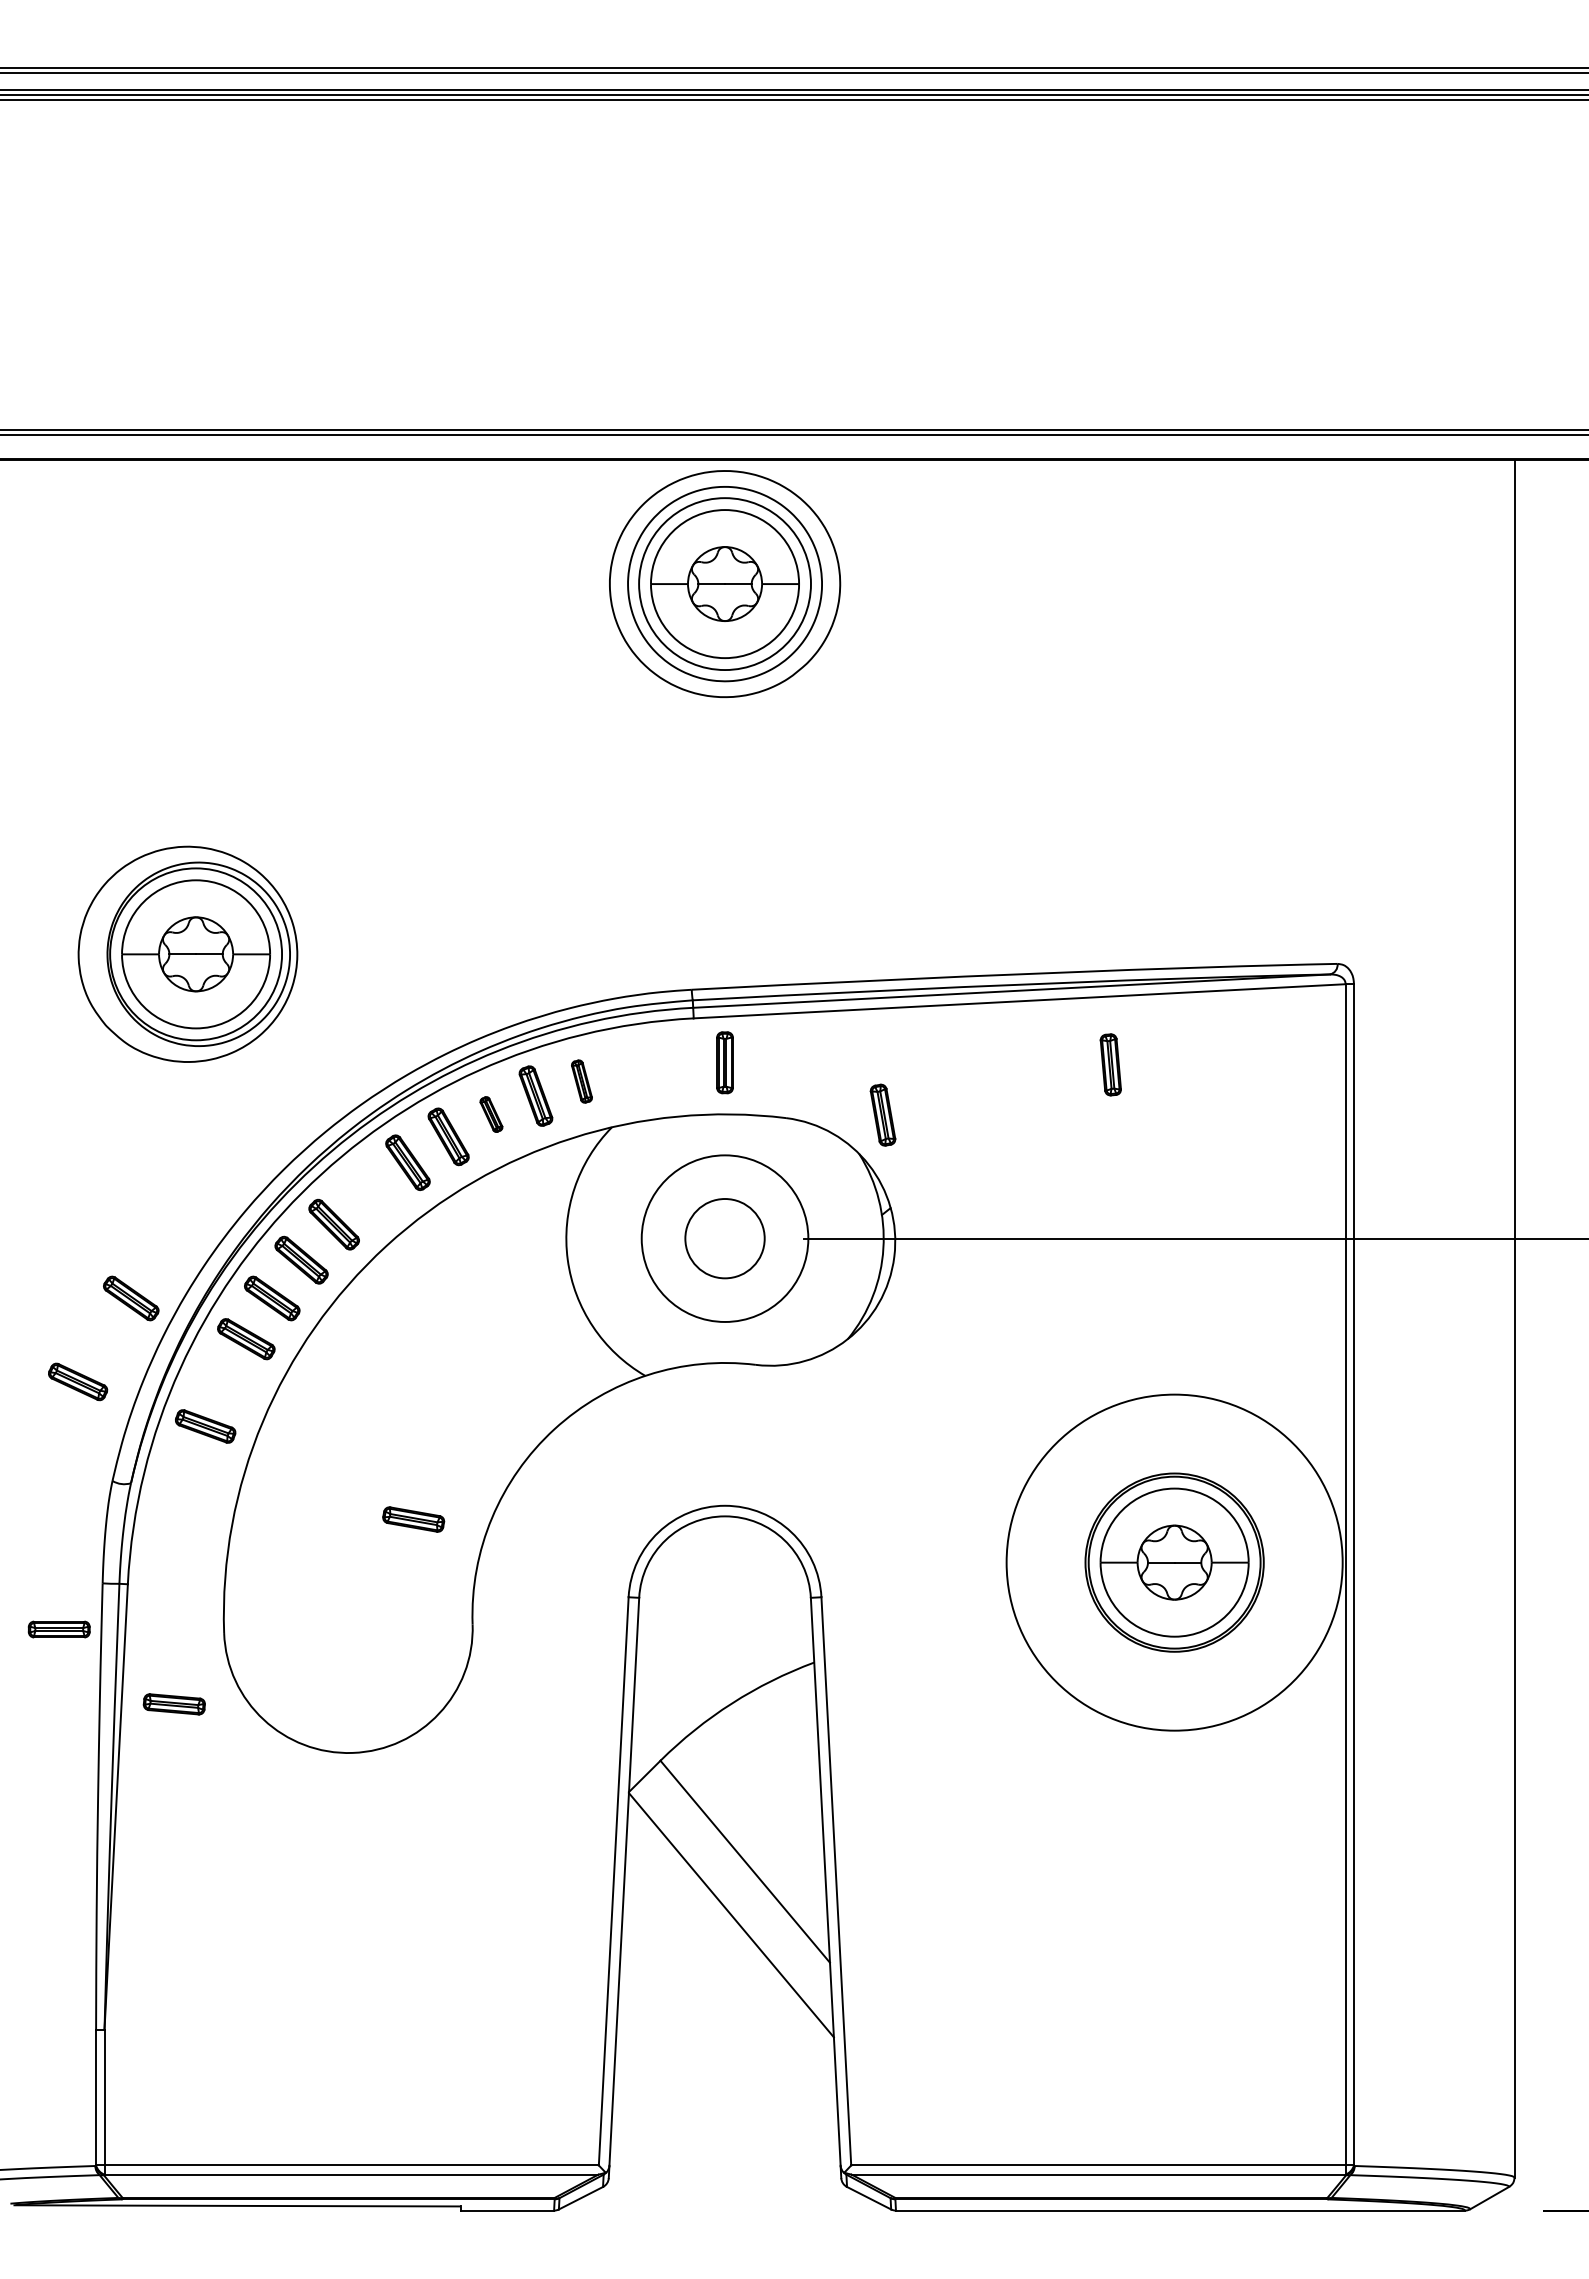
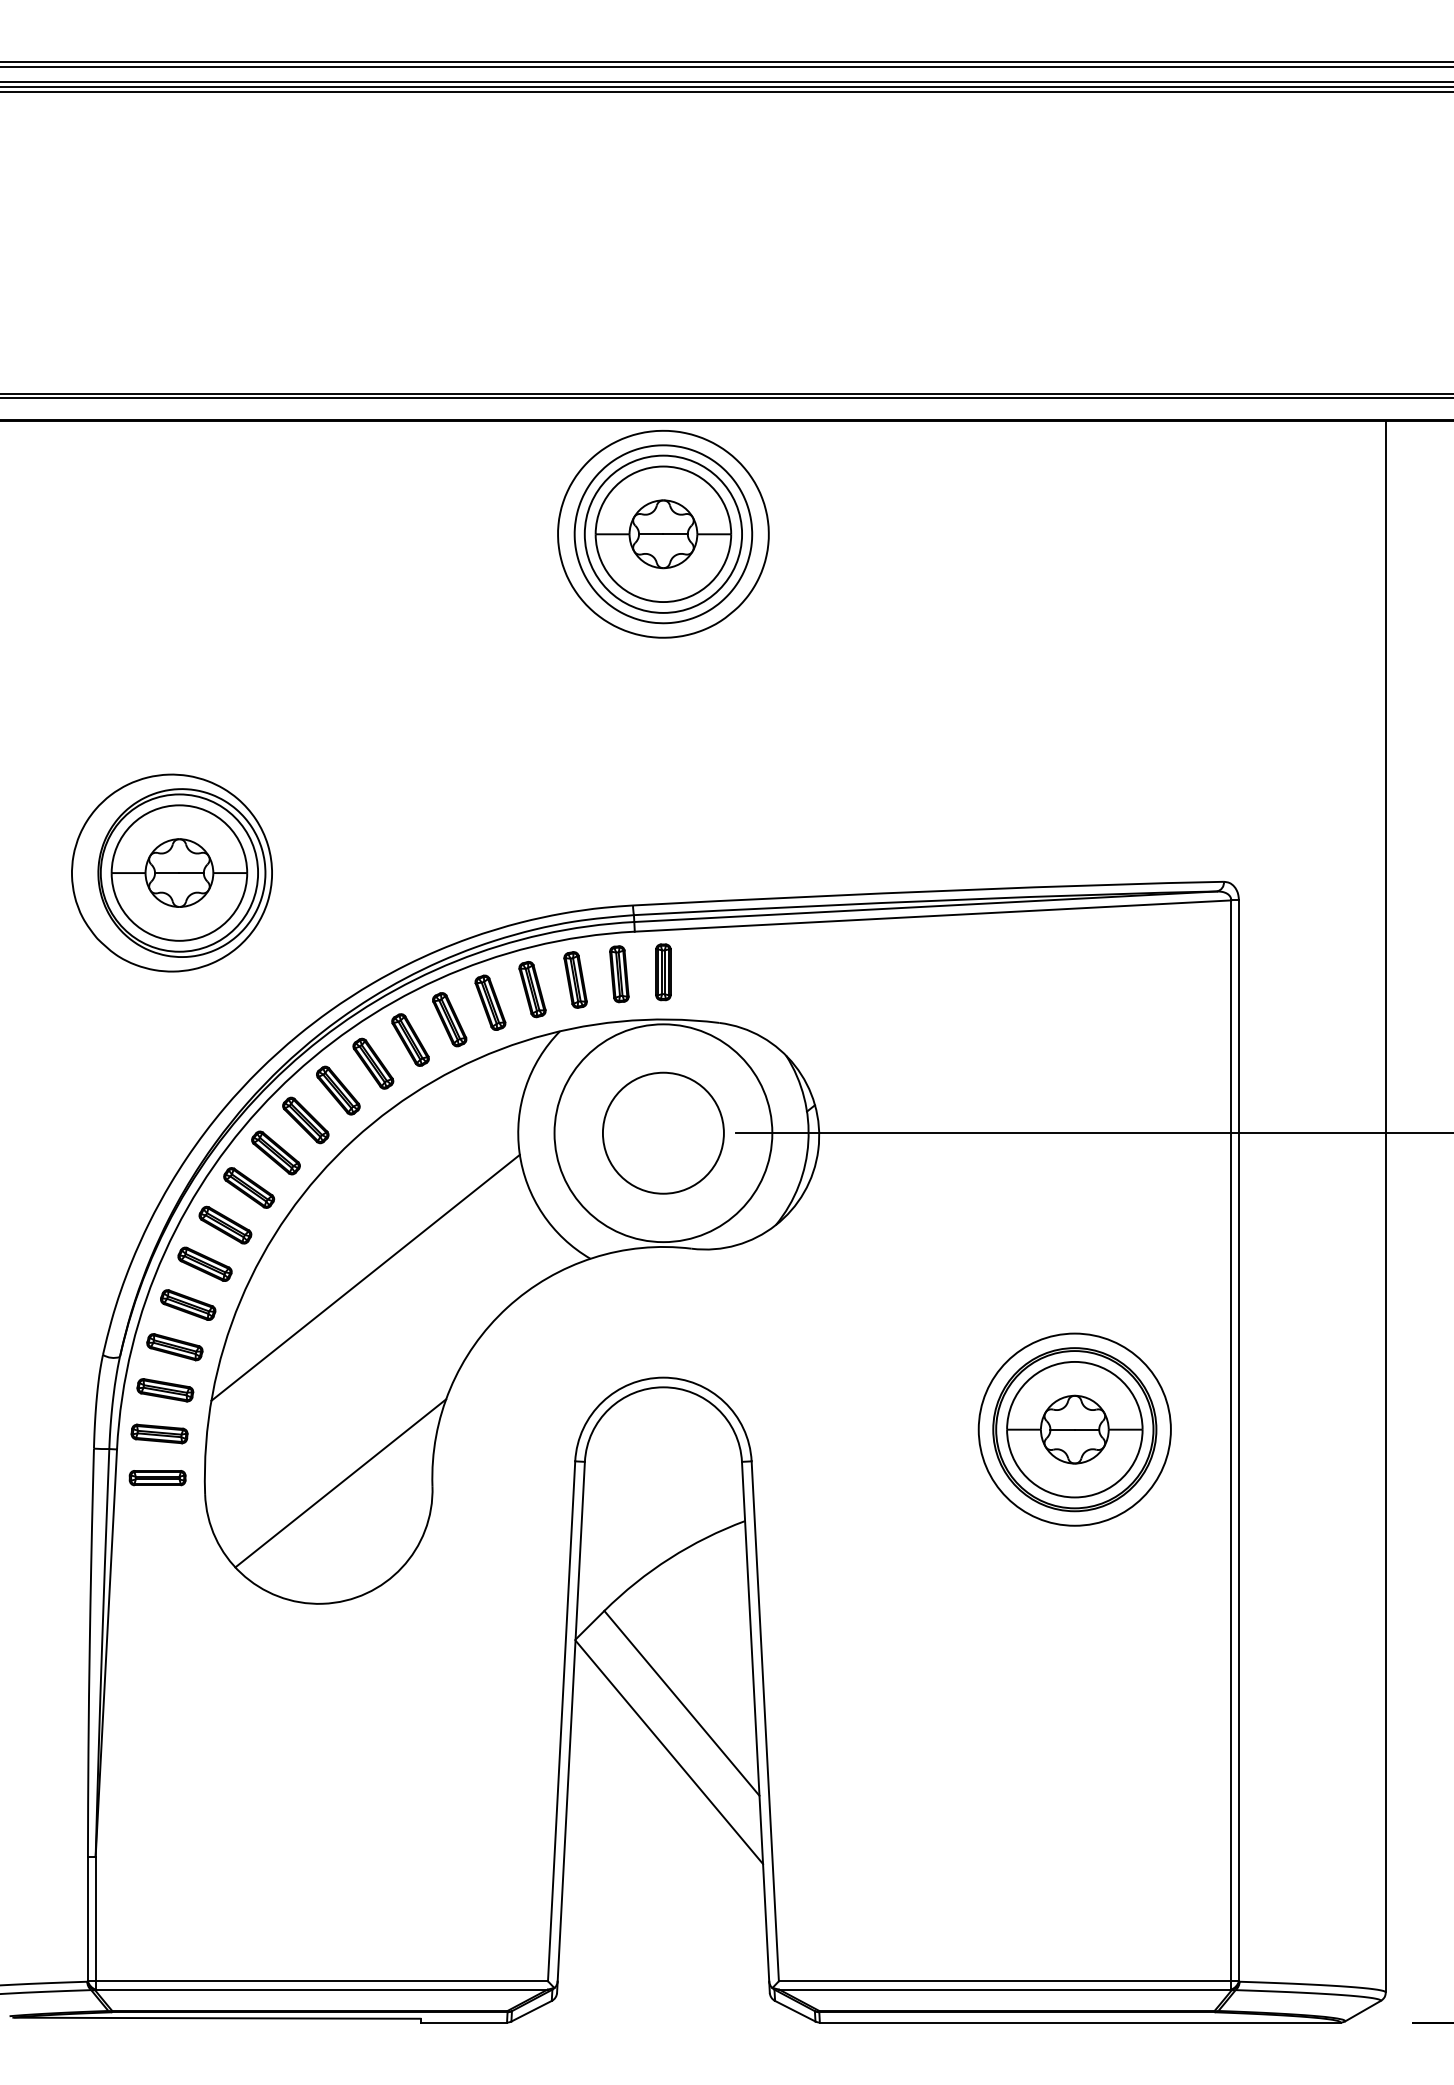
part: (1110, 1064) -> (619, 973), moved
part: (581, 1081) -> (532, 989), size x1.43
part: (491, 1114) -> (449, 1019), size x1.67
part: (882, 1114) -> (575, 979), moved
part: (369, 1192) -> (338, 1090), added
circle: (724, 1238) -> (662, 1133), size x1.67
circle: (725, 1238) -> (663, 1133), size x1.43
part: (131, 1298) -> (120, 1187), removed
part: (78, 1381) -> (205, 1263), moved
line: (399, 1396) -> (365, 1277), added
part: (191, 1472) -> (175, 1347), added
part: (413, 1519) -> (165, 1390), moved
circle: (1174, 1562) -> (1074, 1429), size x0.62
line: (372, 1621) -> (340, 1483), added
part: (58, 1629) -> (156, 1478), moved
part: (173, 1704) -> (158, 1434), moved

